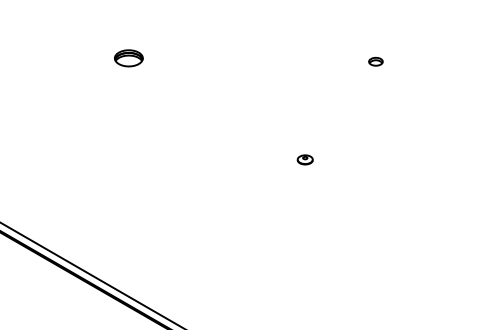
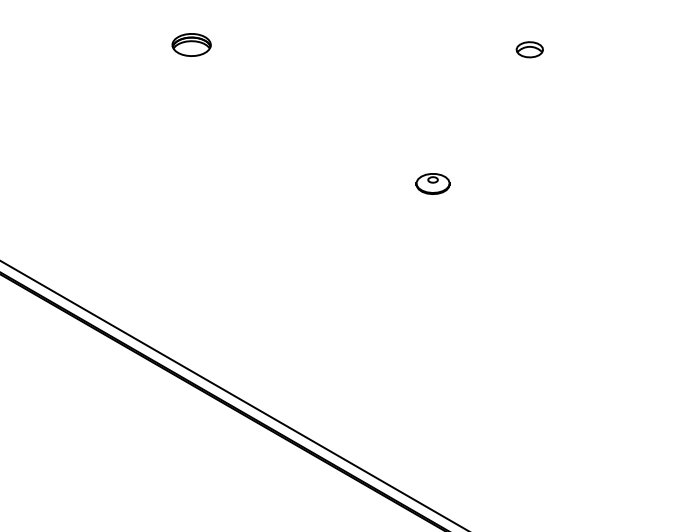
part: (375, 61) -> (529, 49), size x1.4
part: (304, 159) -> (432, 183), size x1.6

